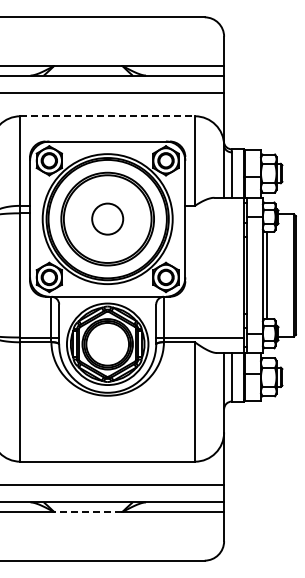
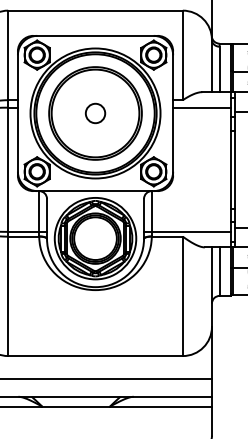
line: (108, 116) -> (96, 10), dashed -> solid
line: (214, 213) -> (202, 107), added
circle: (107, 218) -> (95, 112), size x0.62
line: (88, 512) -> (76, 406), dashed -> solid

